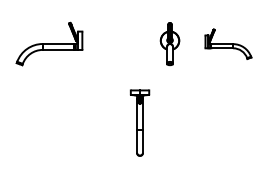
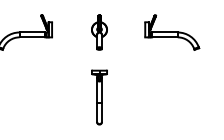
part: (169, 44) -> (99, 32), moved
part: (228, 44) -> (172, 32), size x1.43

